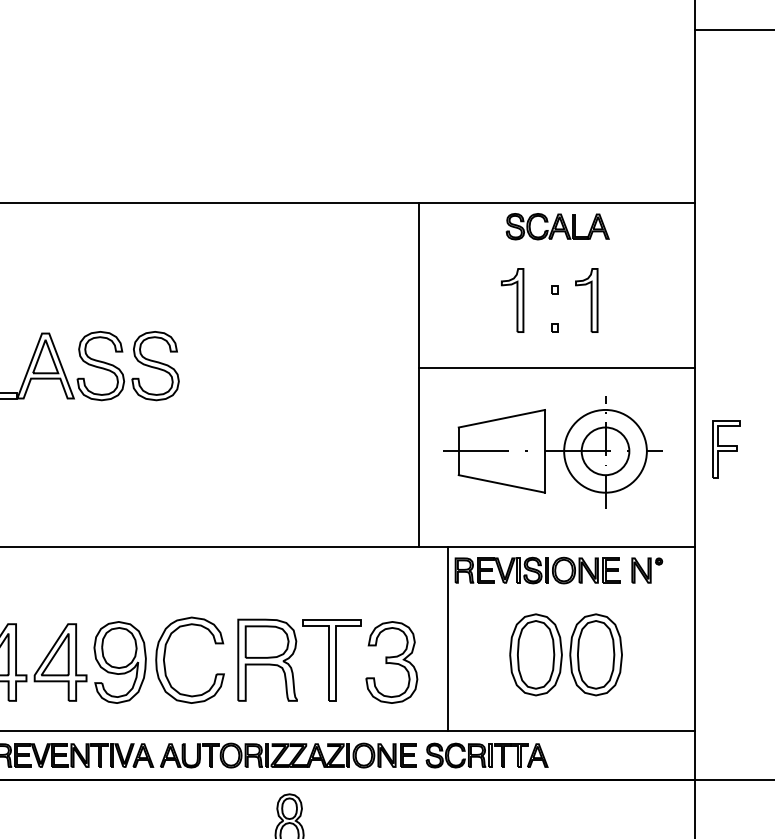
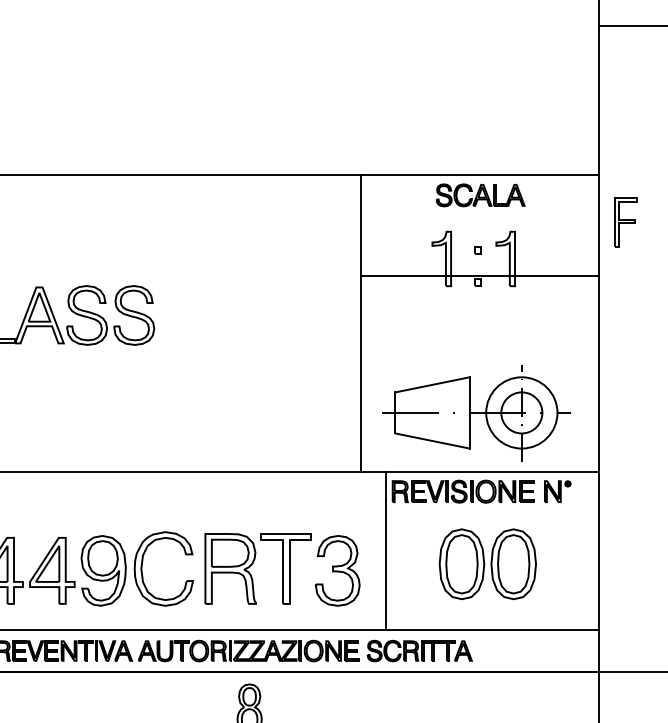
line: (556, 367) -> (479, 275), moved
part: (725, 449) -> (625, 222), moved
part: (552, 451) -> (476, 413), moved

